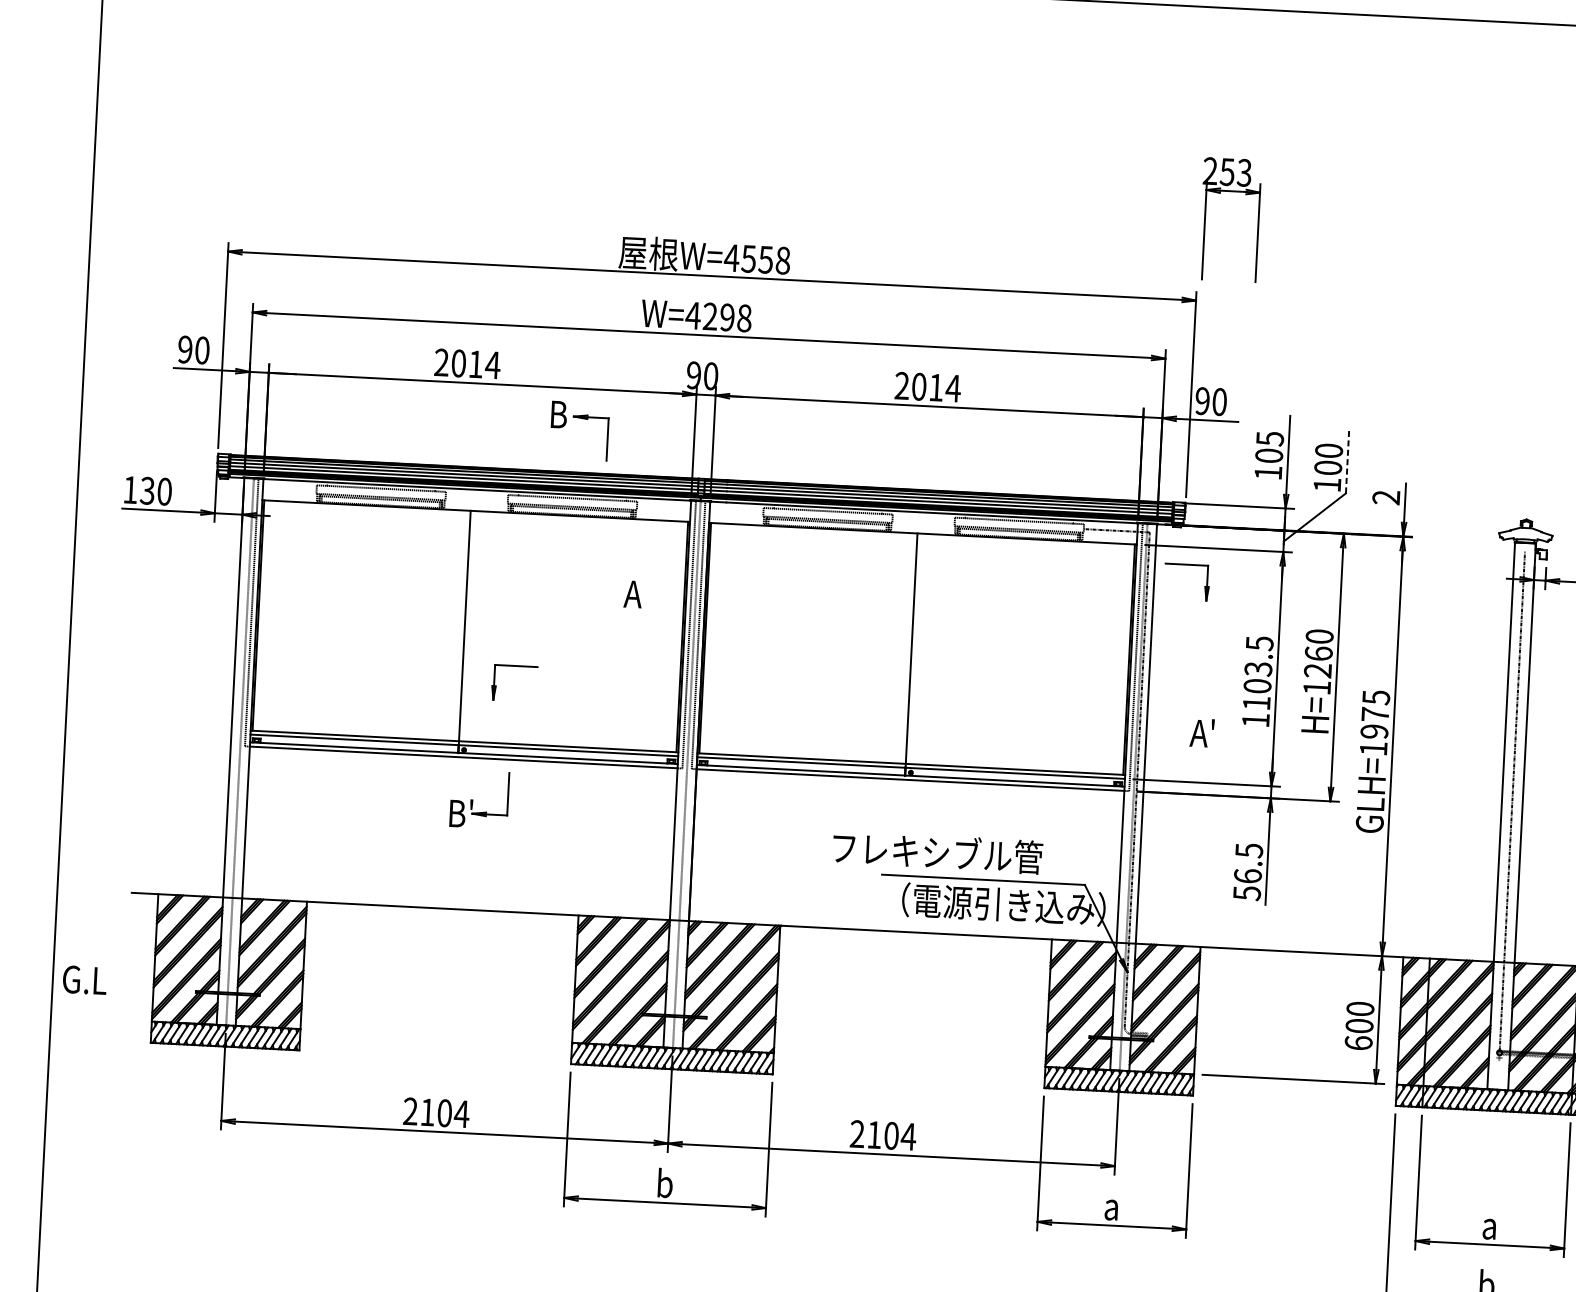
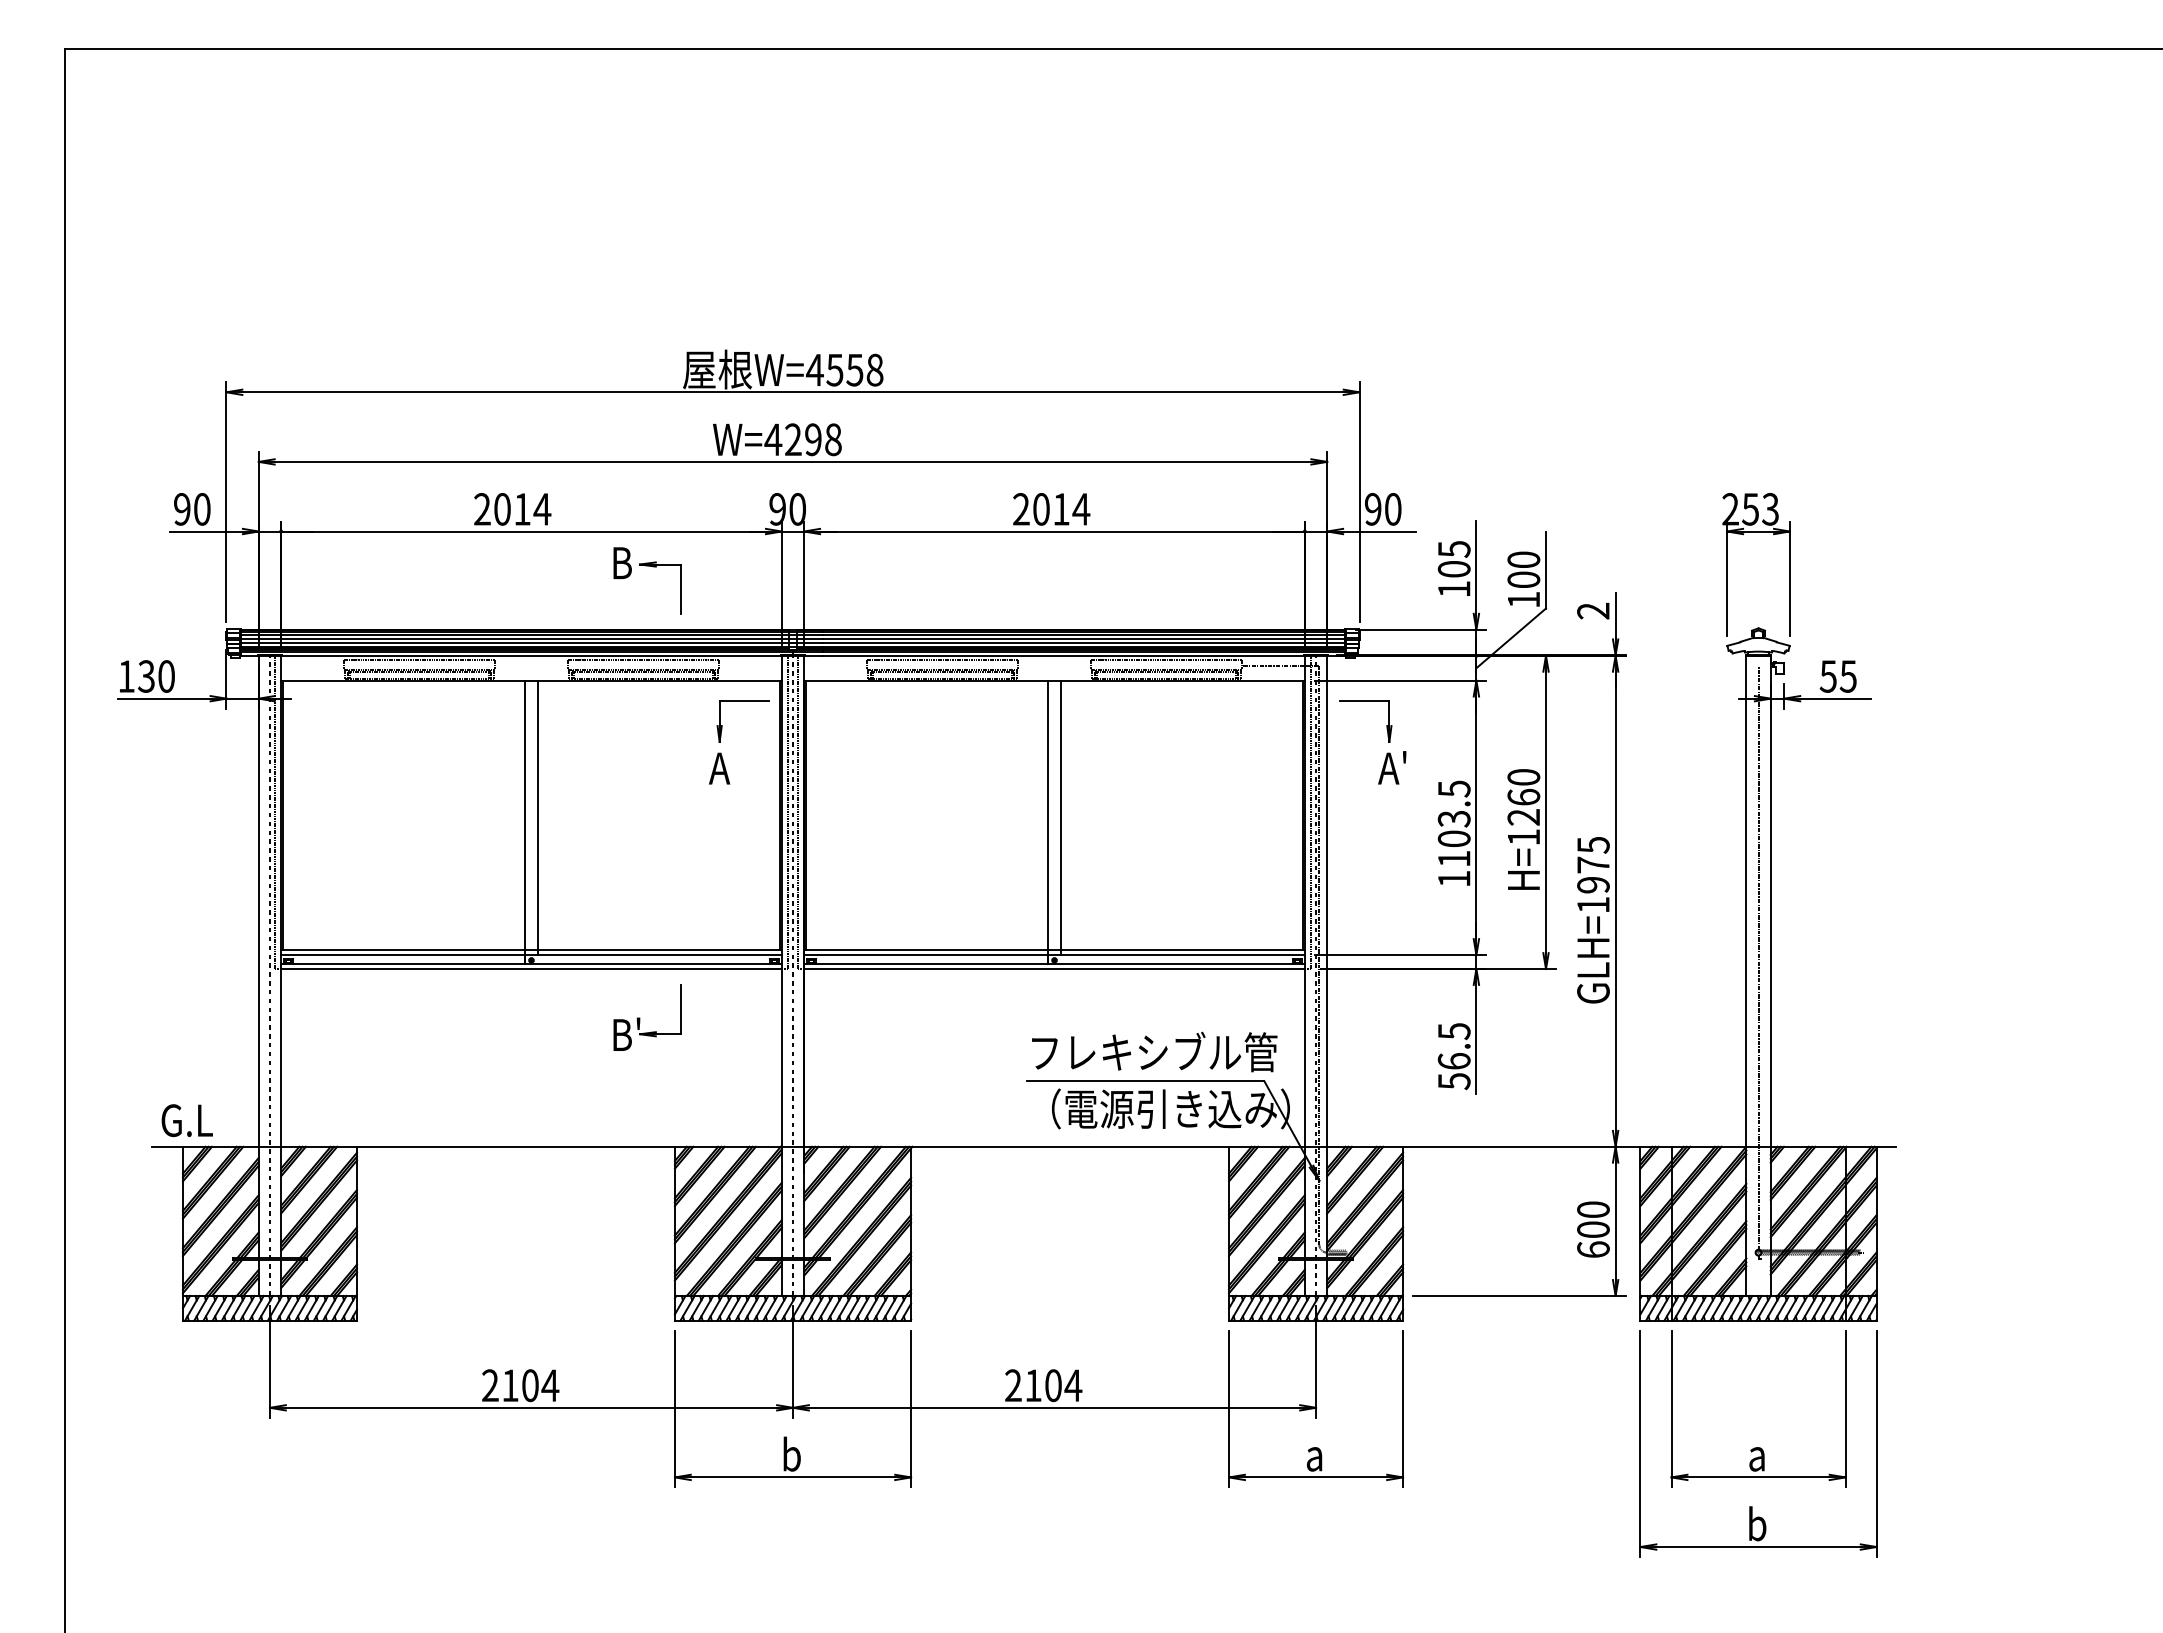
part: (1205, 218) -> (1727, 564), moved
line: (1348, 460) -> (1546, 569), dashed -> solid
line: (475, 628) -> (537, 817), added
line: (923, 650) -> (1061, 817), added
part: (514, 666) -> (742, 701), moved
text: (1202, 732) -> (1392, 767), moved
part: (473, 799) -> (640, 1017), moved
text: (937, 852) -> (1154, 1051), moved
text: (84, 980) -> (186, 1120), moved

